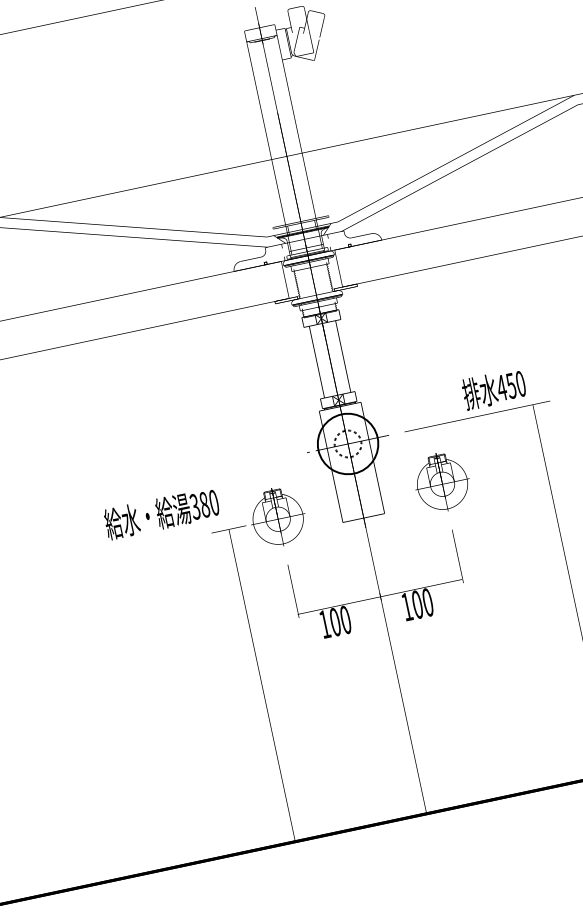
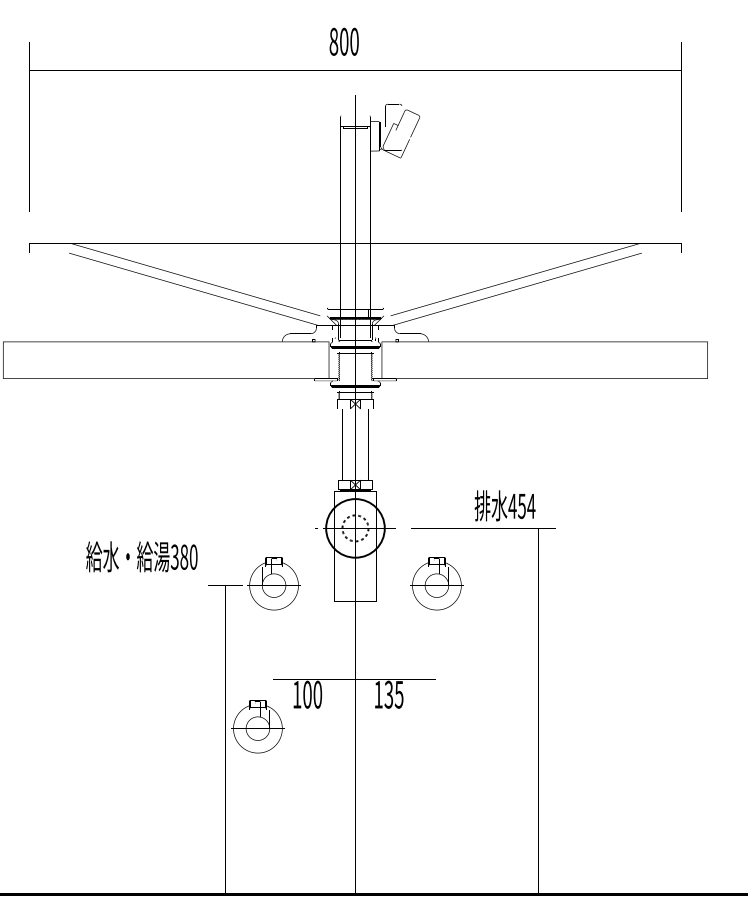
text: (521, 384) -> (531, 506), 450 -> 454
text: (161, 513) -> (141, 556), moved
text: (422, 603) -> (393, 694), 100 -> 135
part: (291, 664) -> (257, 726), added

